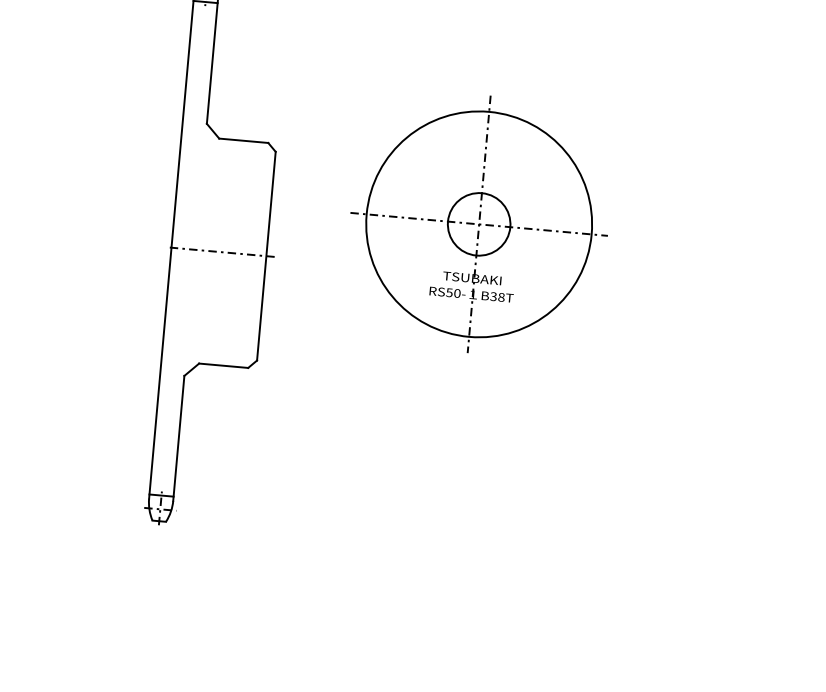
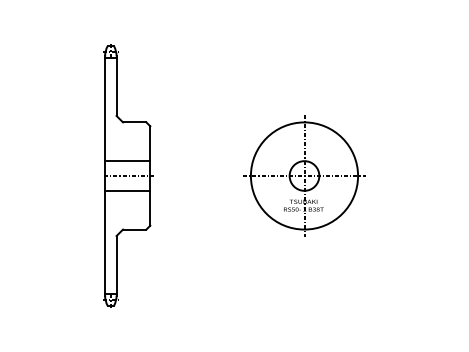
line: (221, 221) -> (127, 161), added
part: (479, 223) -> (304, 175), moved
line: (215, 282) -> (127, 190), added

